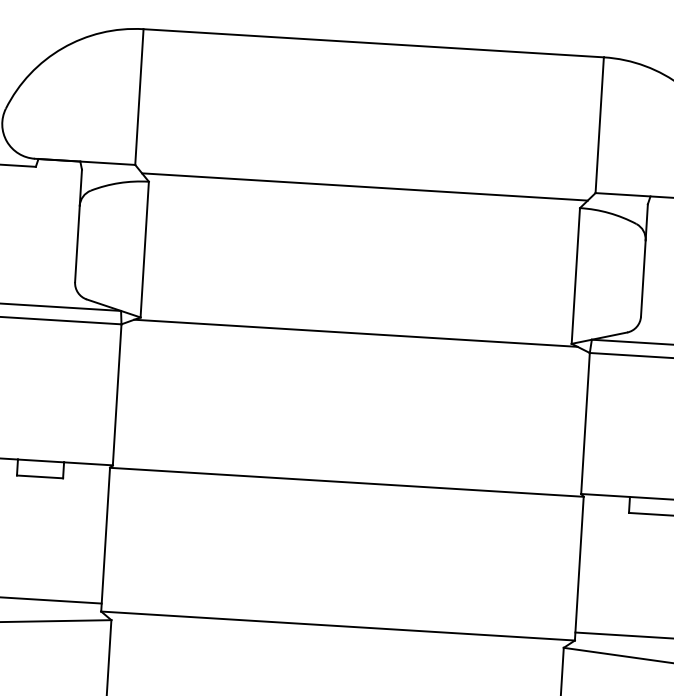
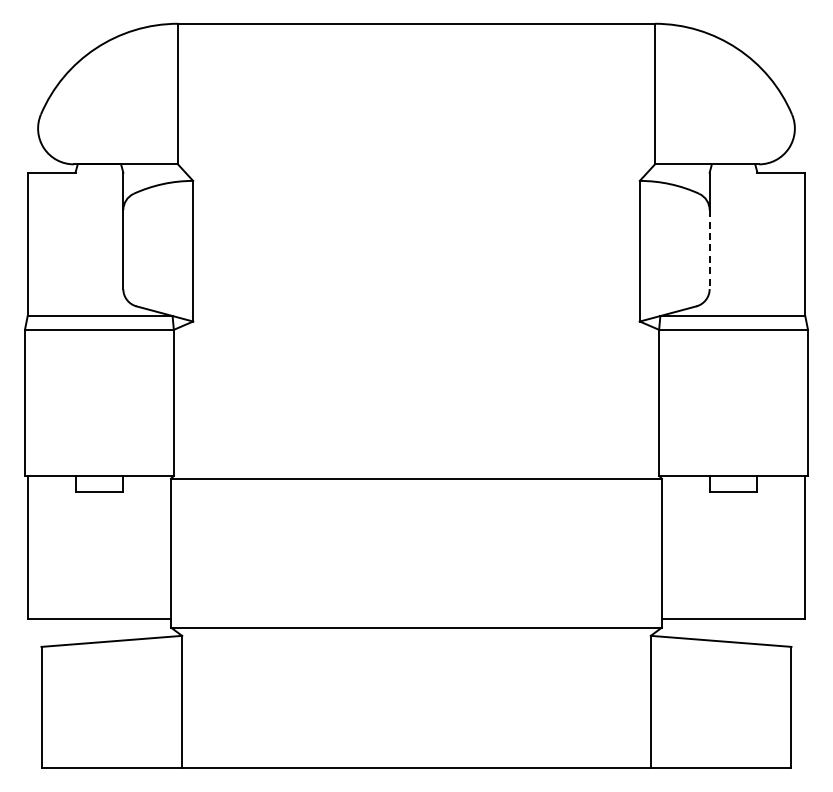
line: (364, 186) -> (416, 172), removed
line: (643, 279) -> (709, 250), solid -> dashed
line: (355, 333) -> (416, 324), removed

